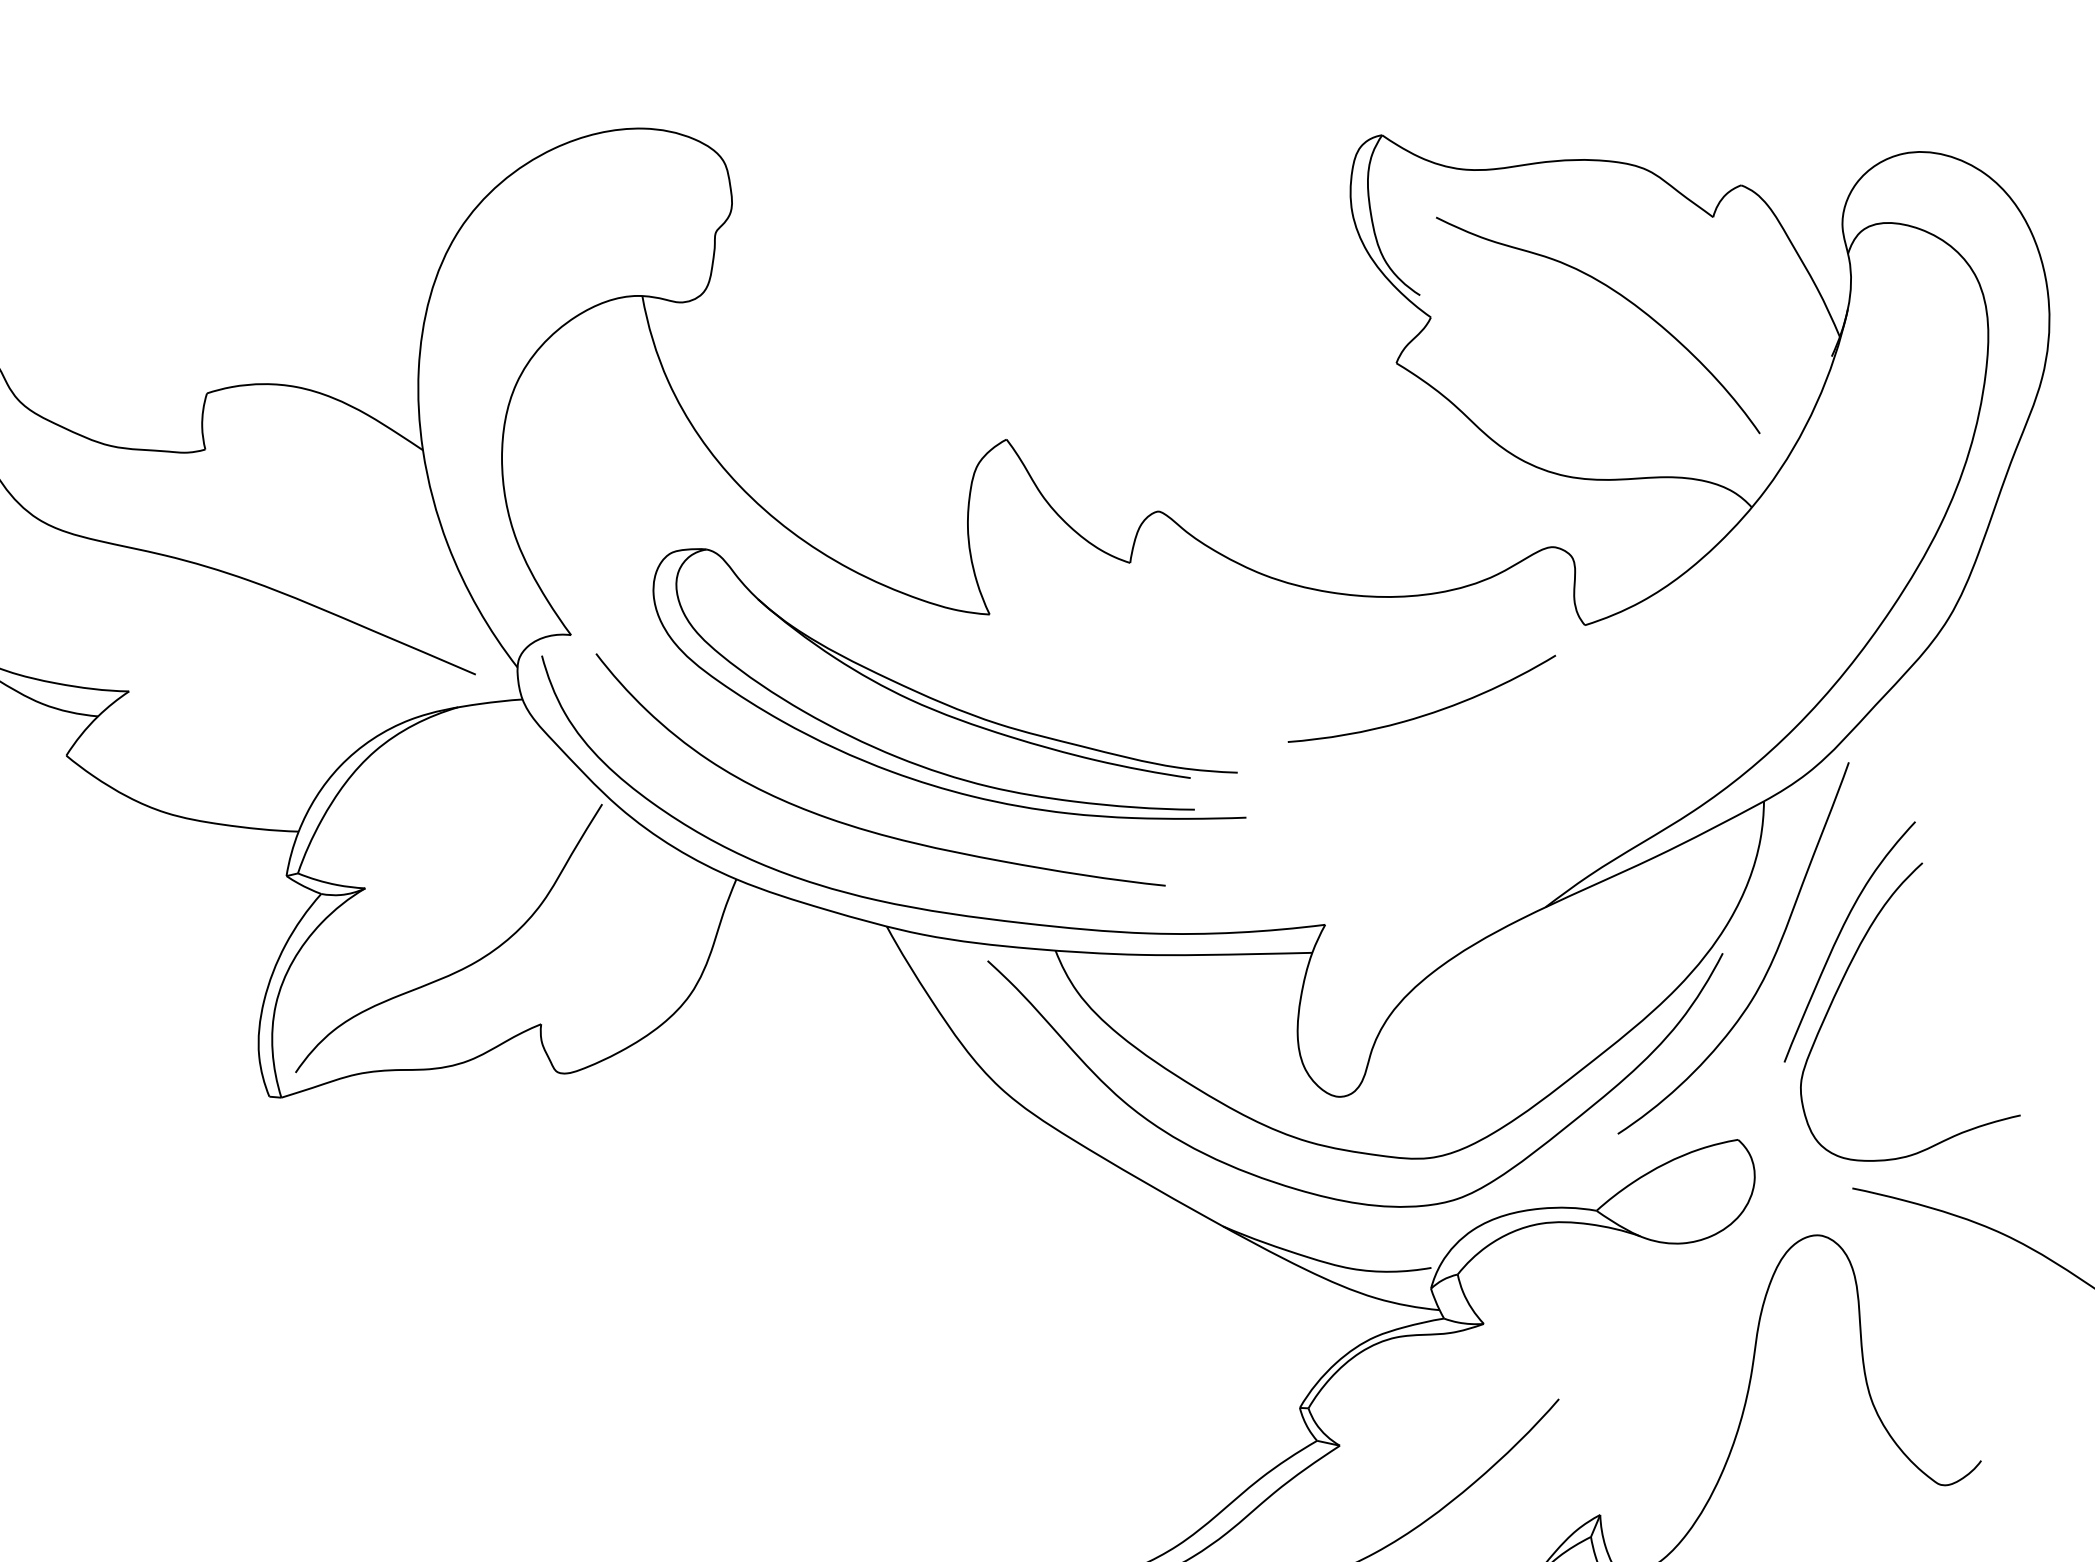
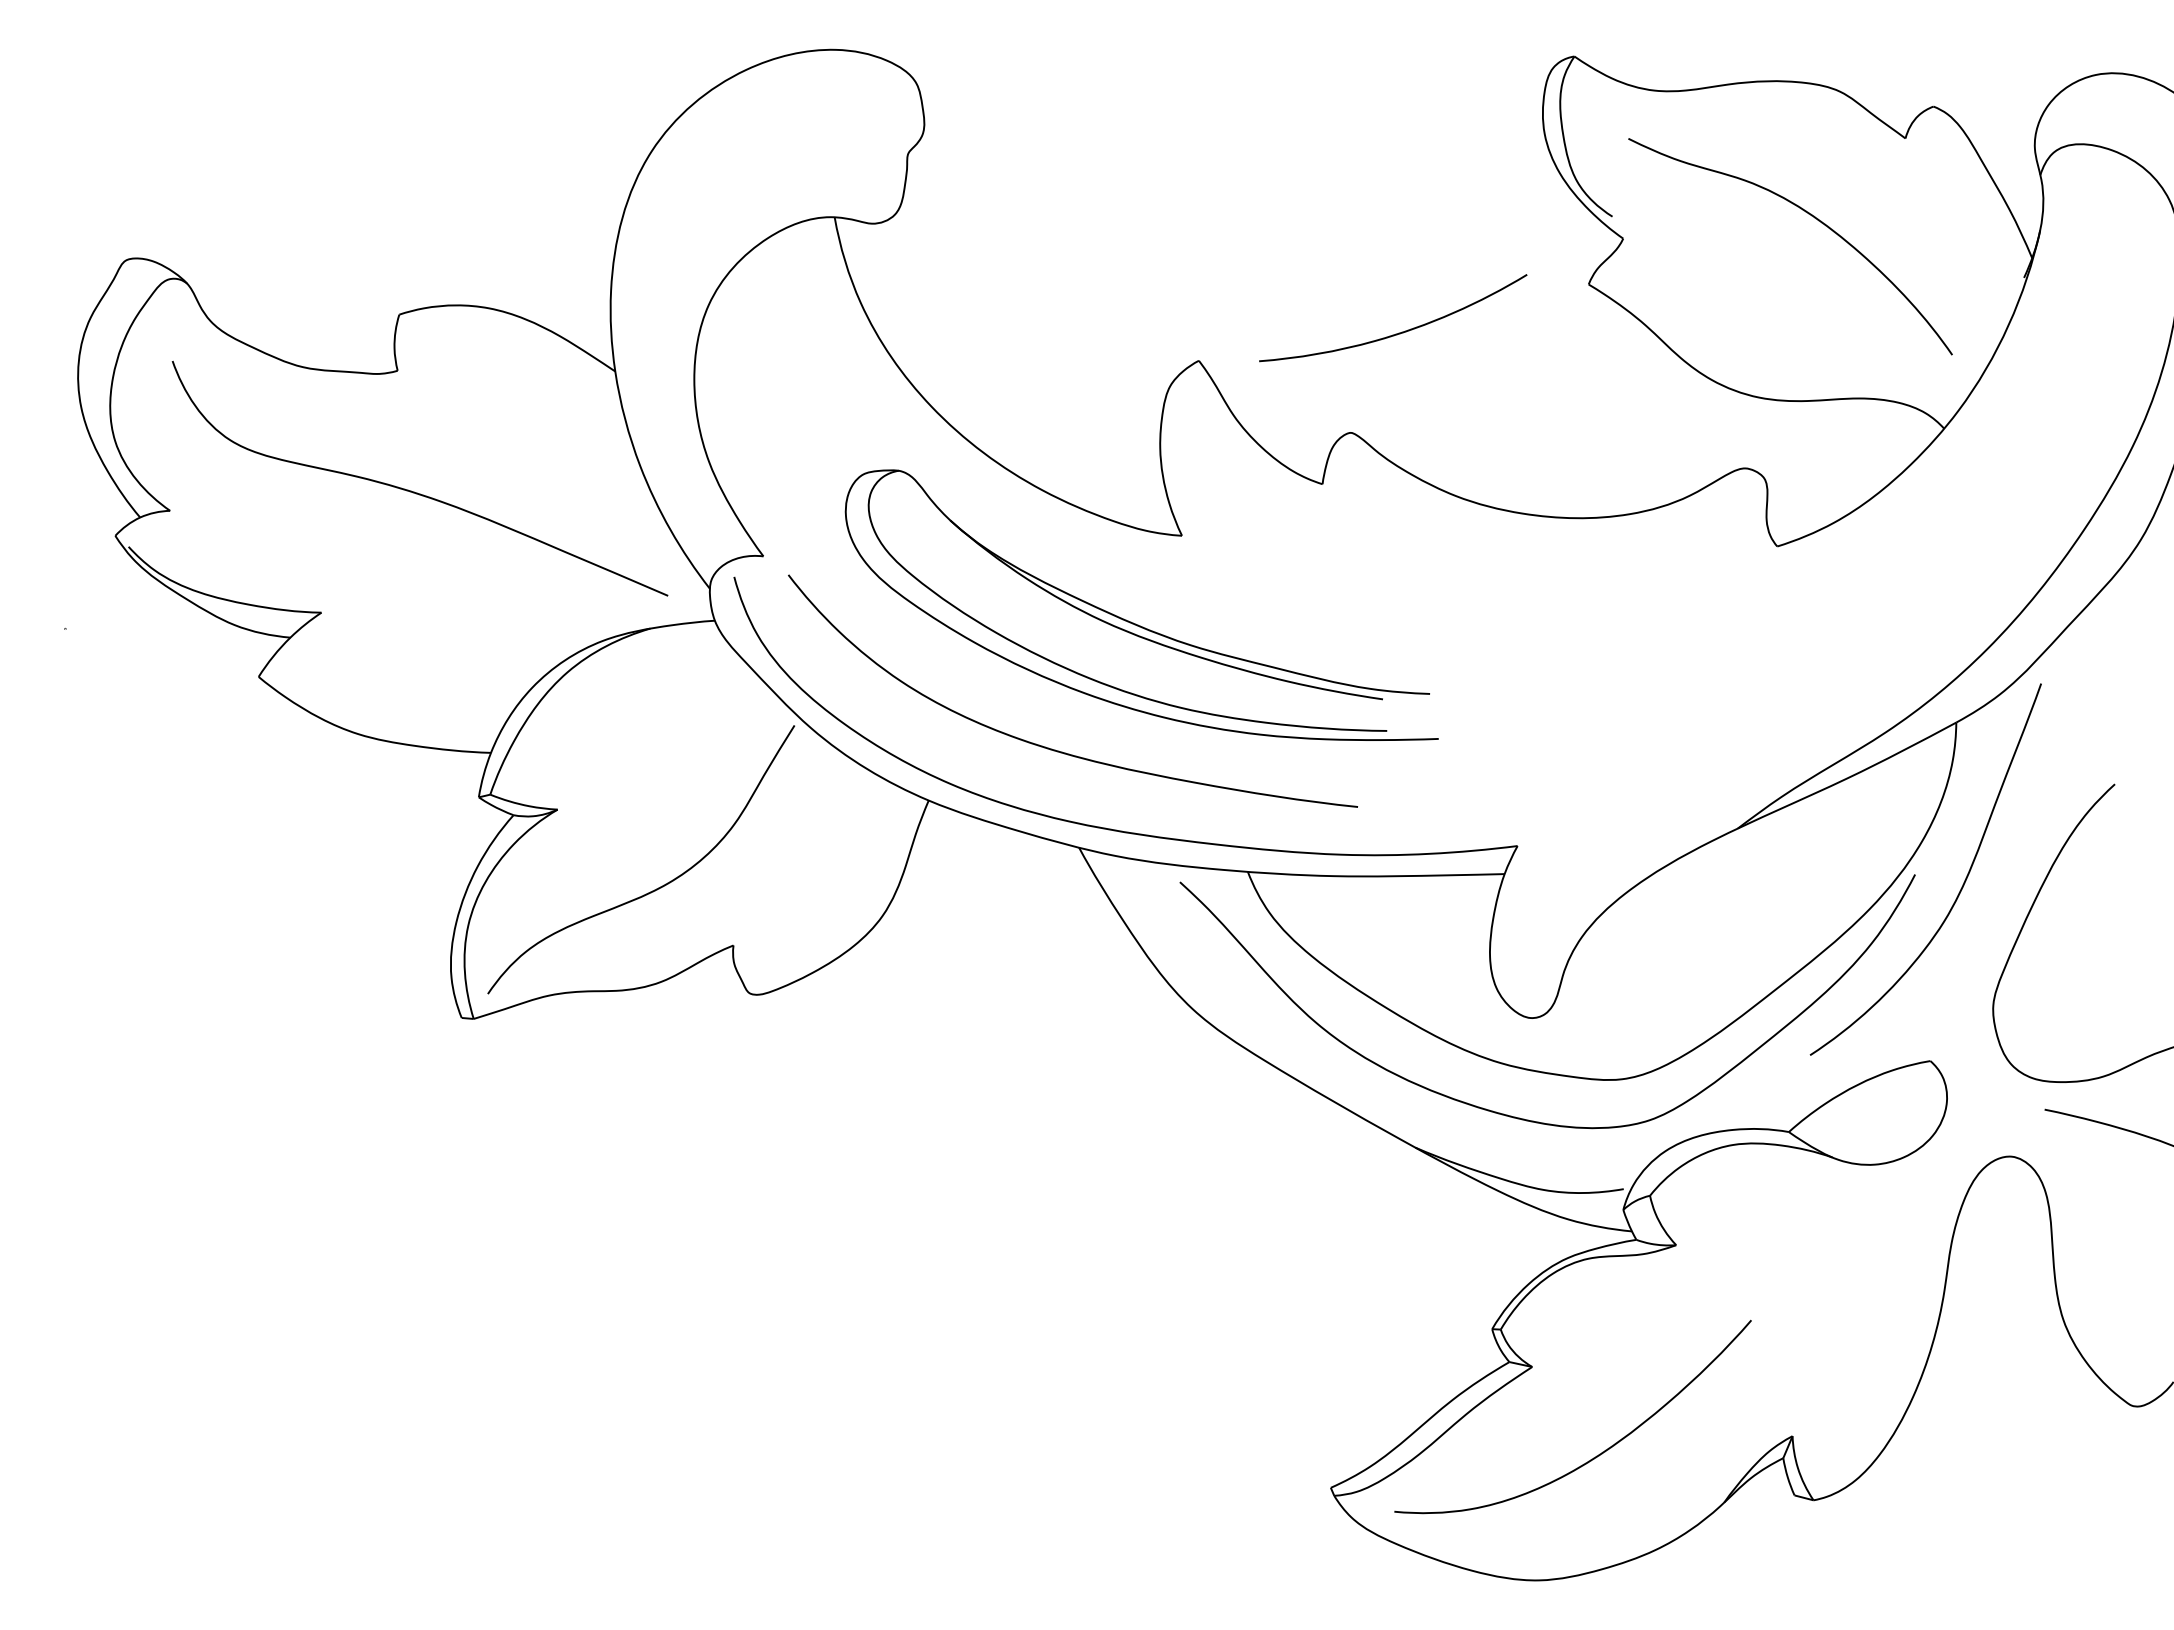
curve: (1427, 713) -> (1398, 332), moved
curve: (1840, 935) -> (2032, 856), removed

